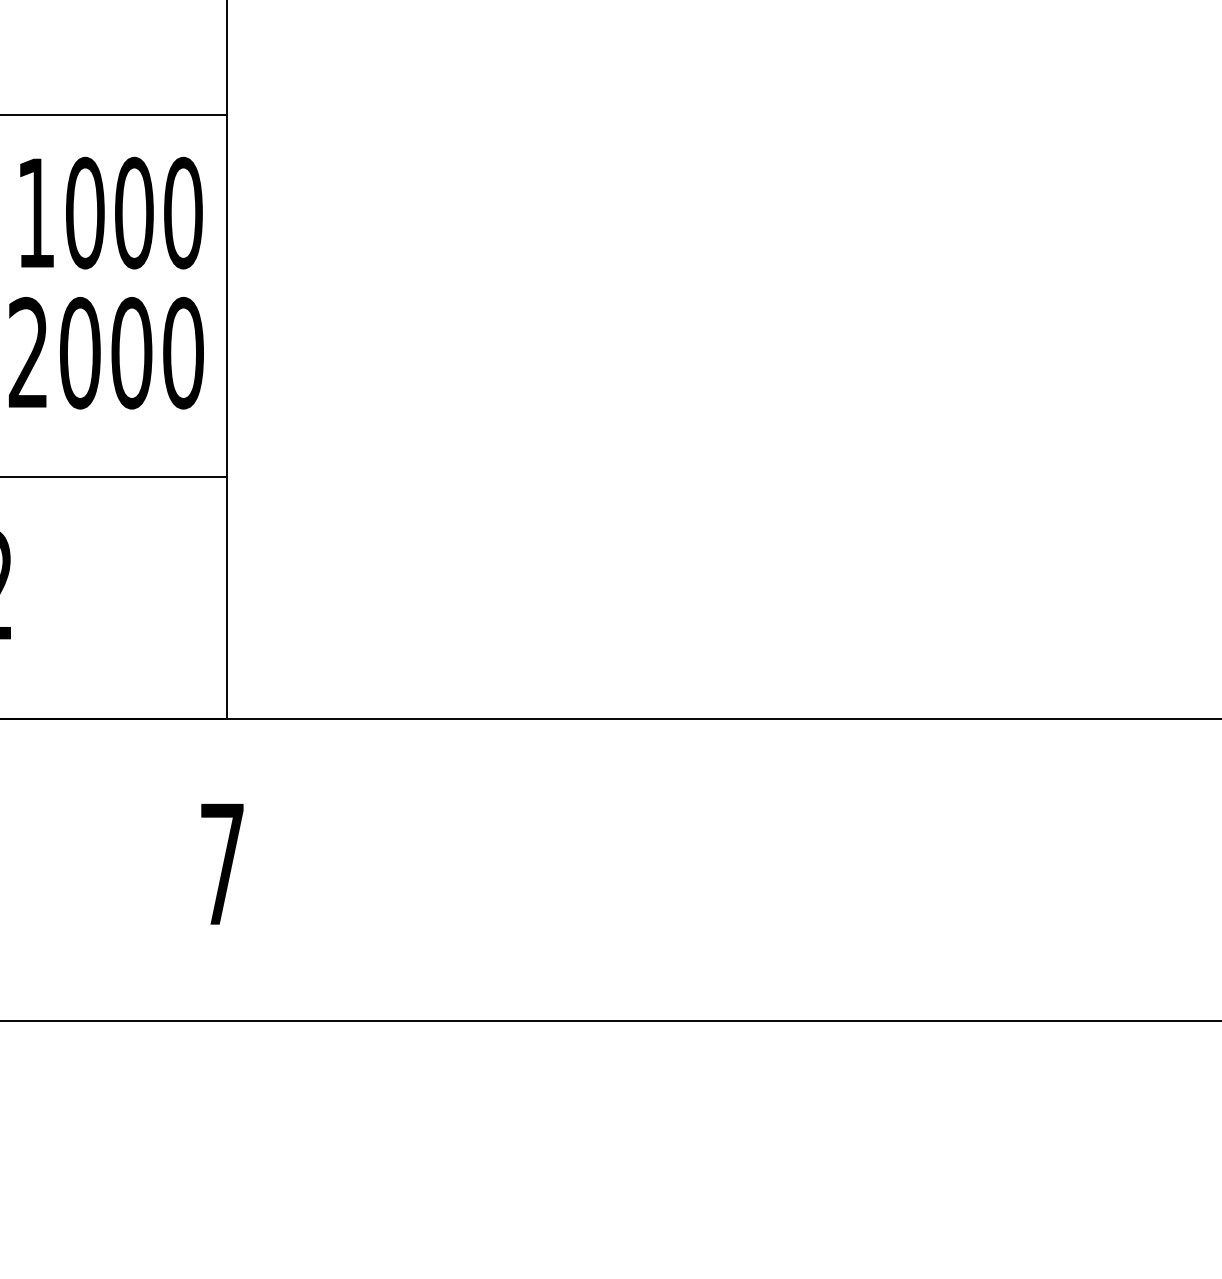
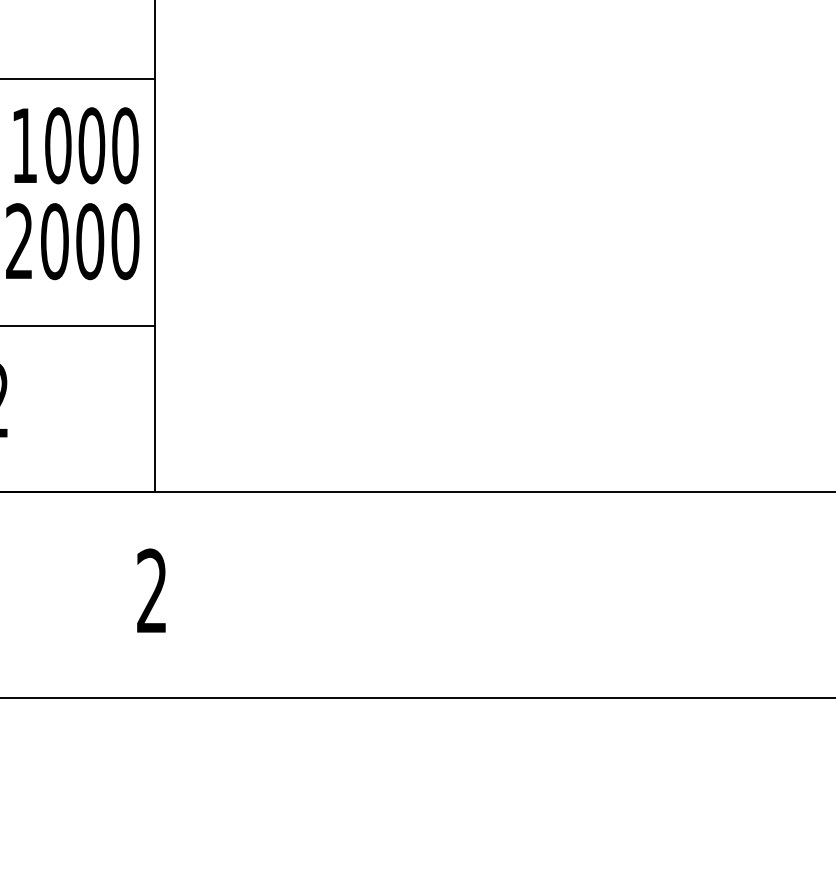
text: (221, 863) -> (151, 590), 7 -> 2

